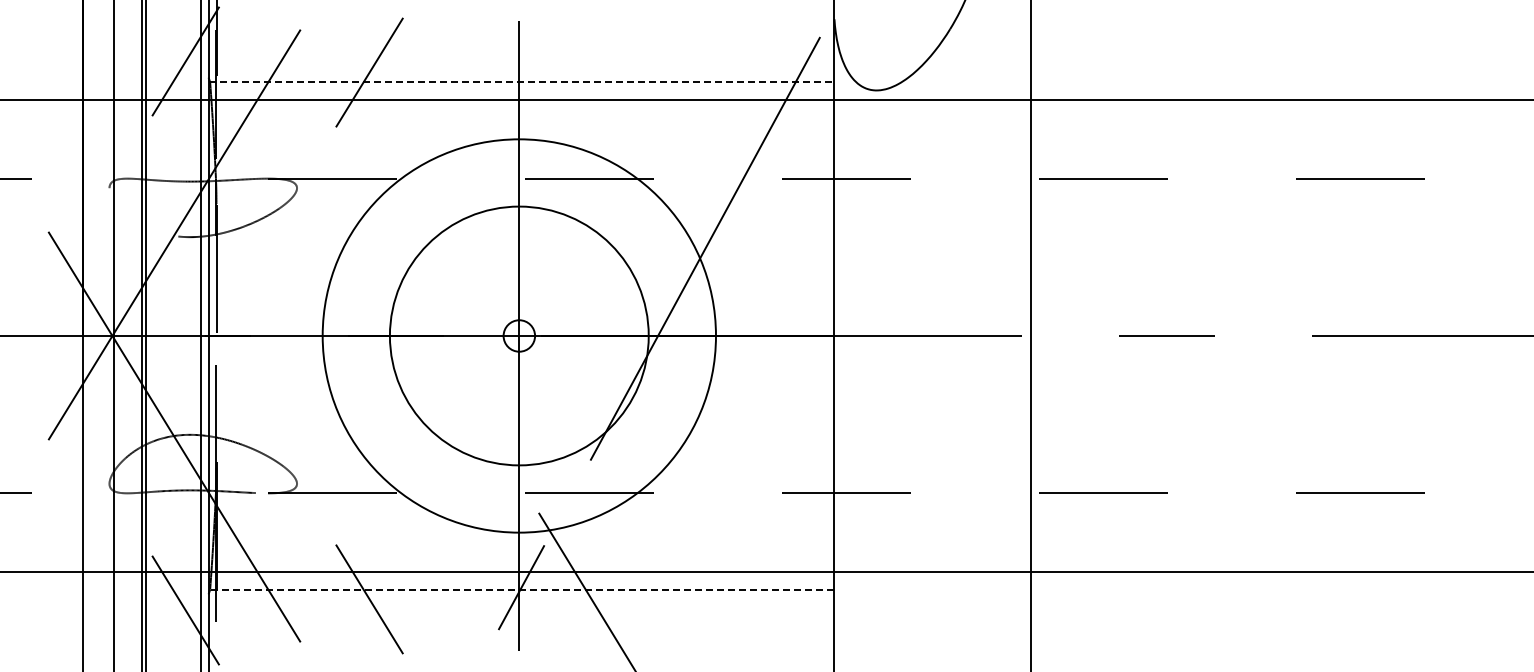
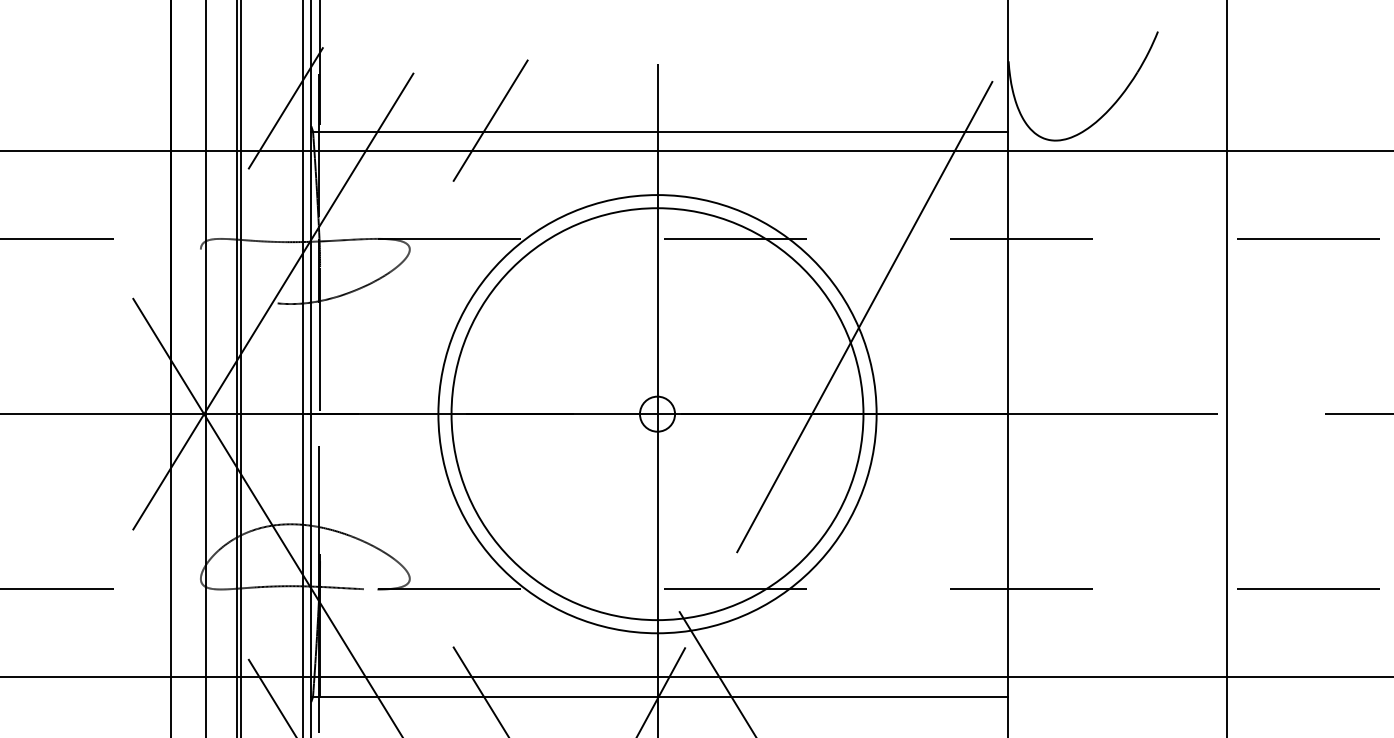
line: (521, 82) -> (659, 131), dashed -> solid
circle: (519, 335) -> (657, 413), size x1.43
line: (521, 589) -> (659, 696), dashed -> solid

